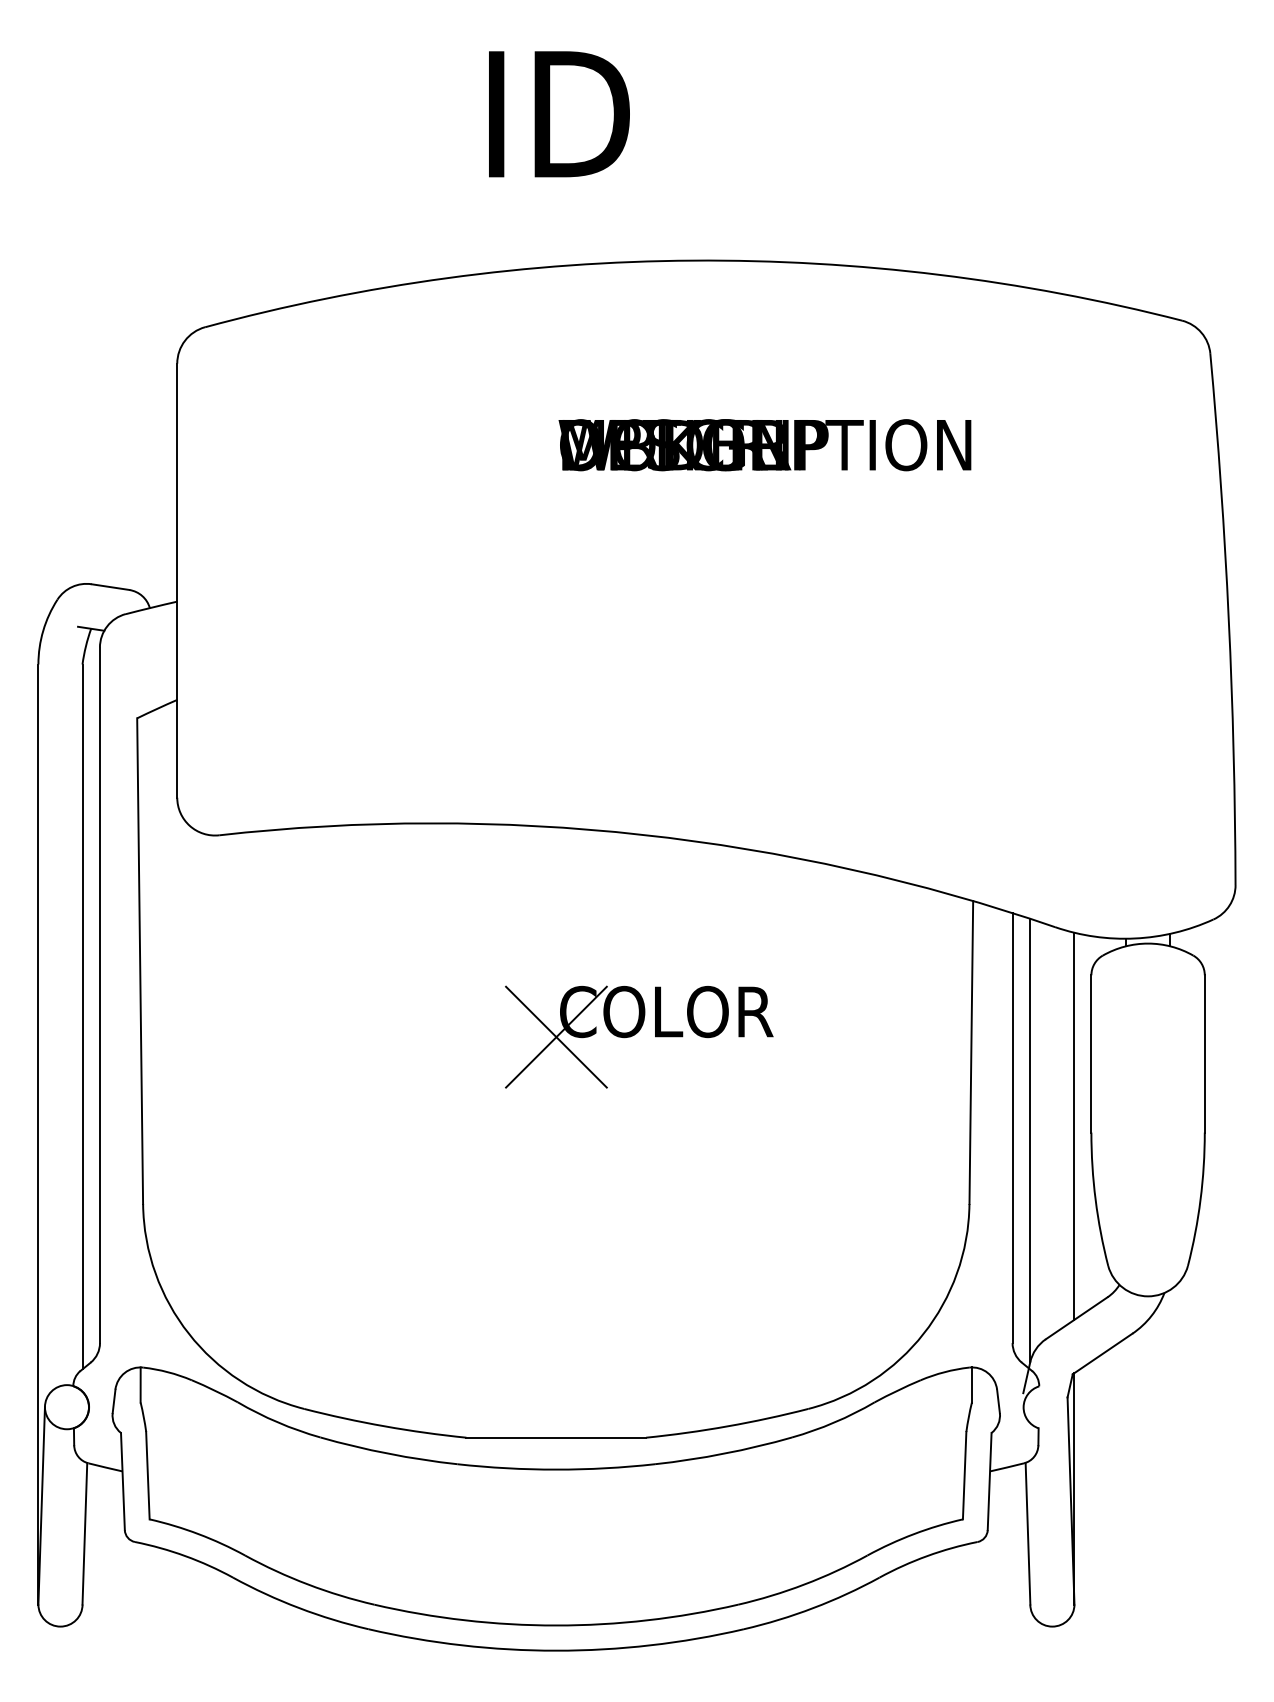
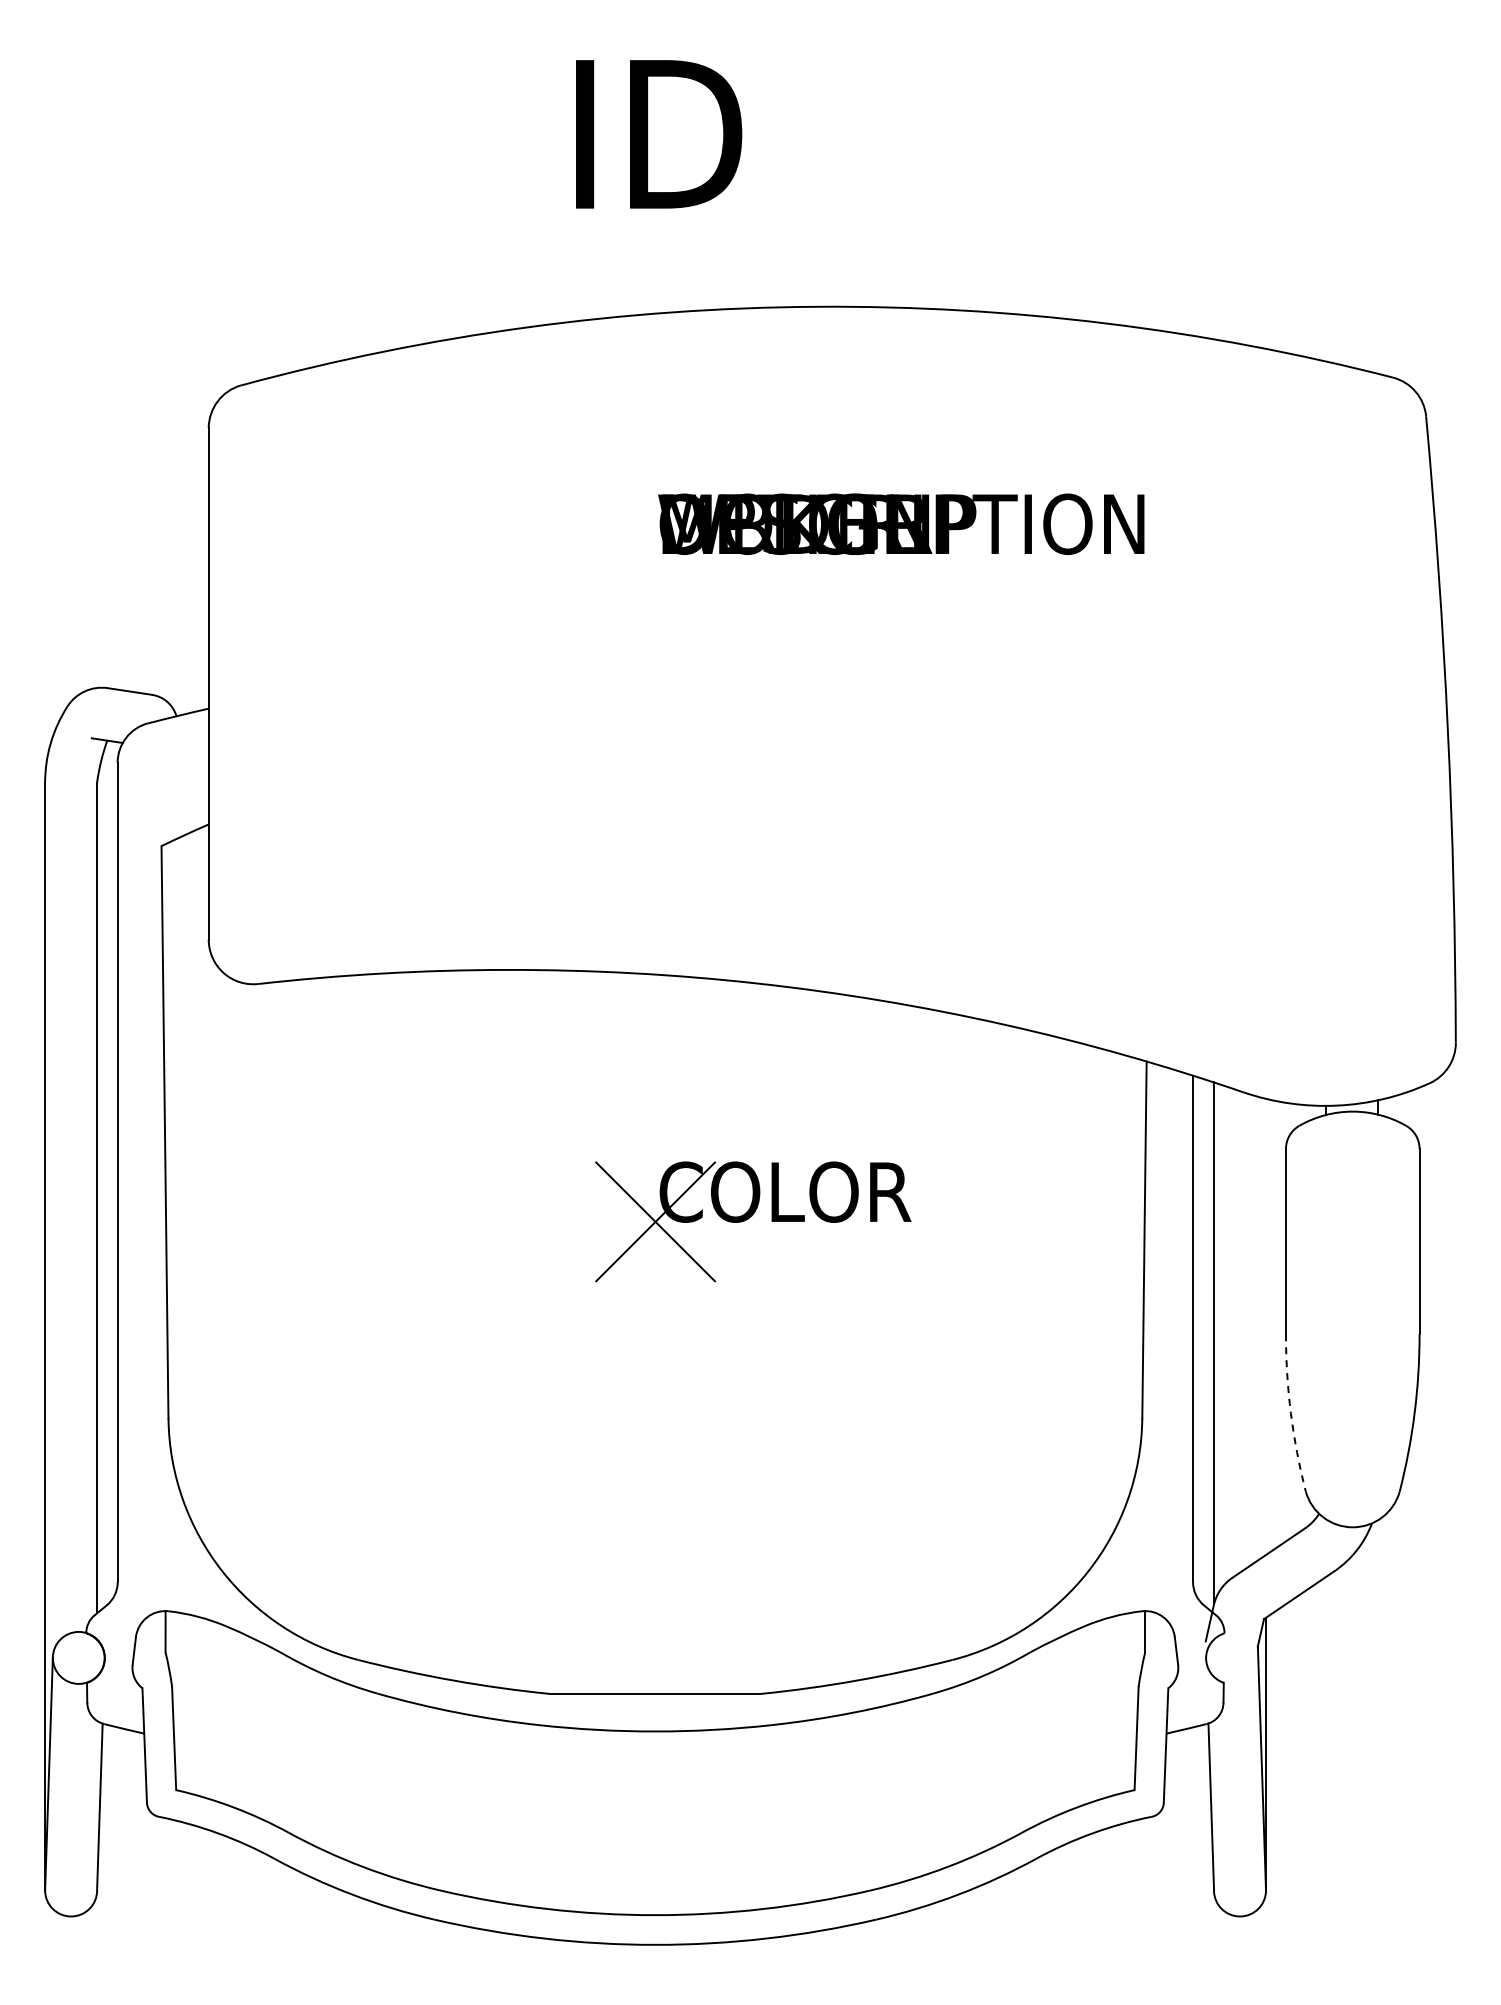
line: (1074, 1125) -> (1266, 1326), removed
arc: (1095, 1199) -> (1290, 1413), solid -> dashed

